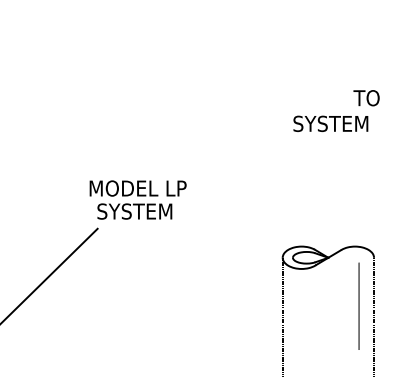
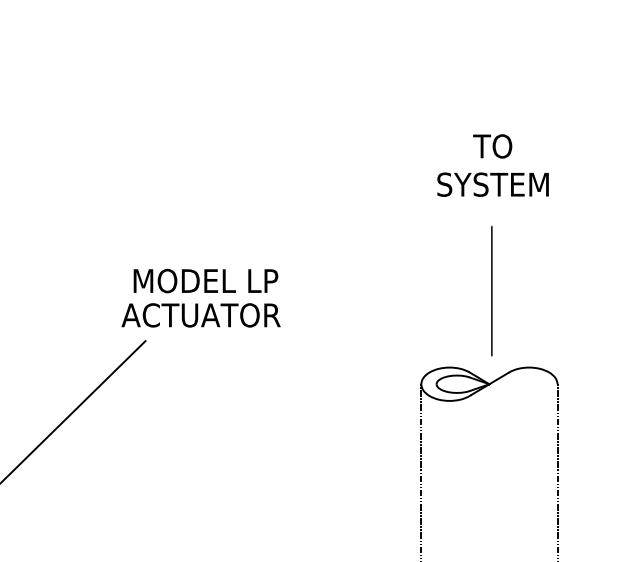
text: (366, 98) -> (492, 146), moved
text: (134, 211) -> (200, 315), SYSTEM -> ACTUATOR
line: (358, 305) -> (491, 289), moved

